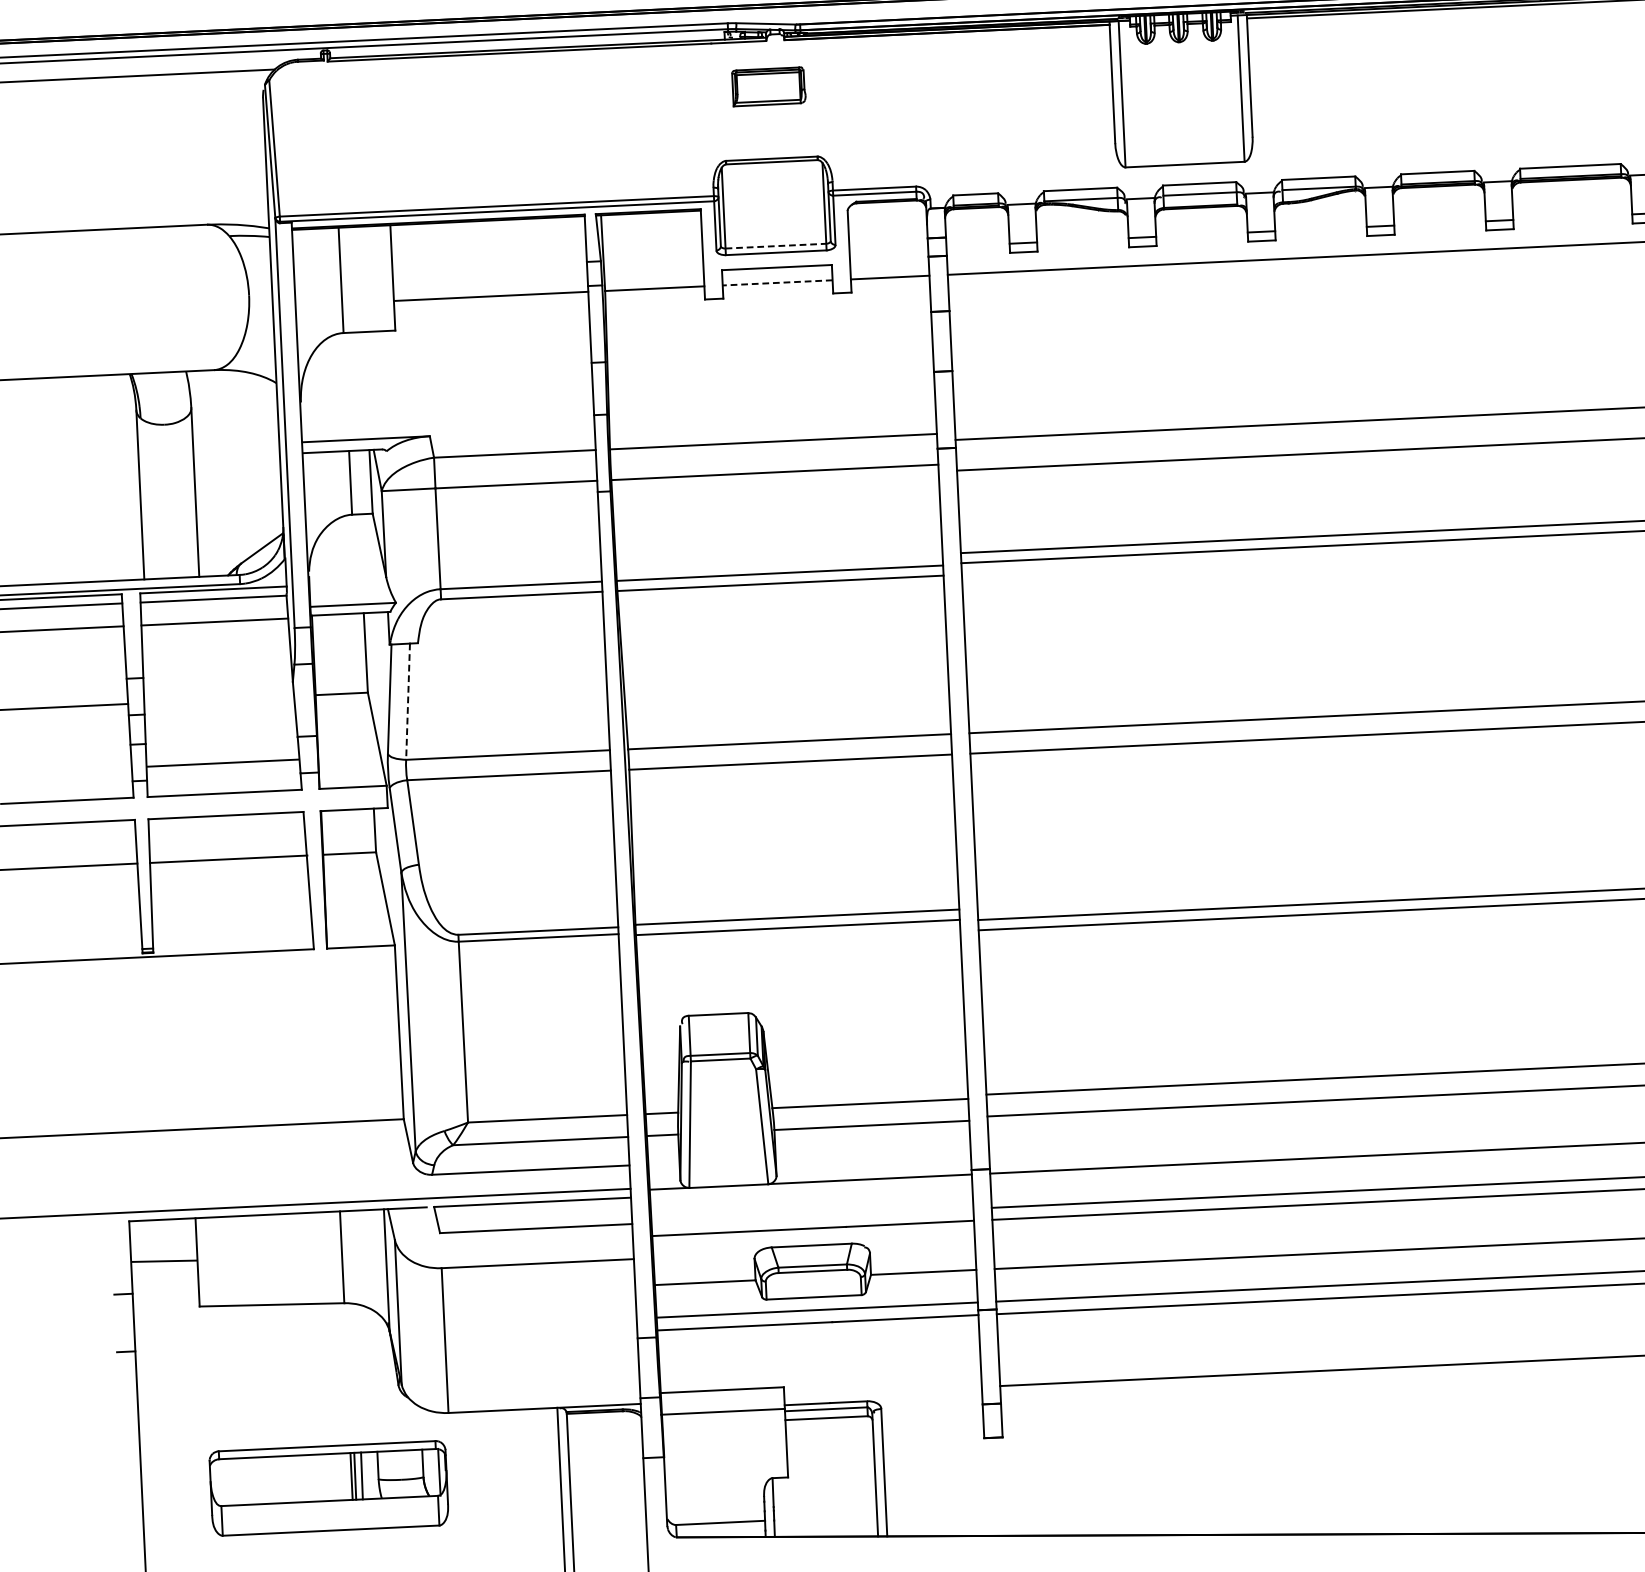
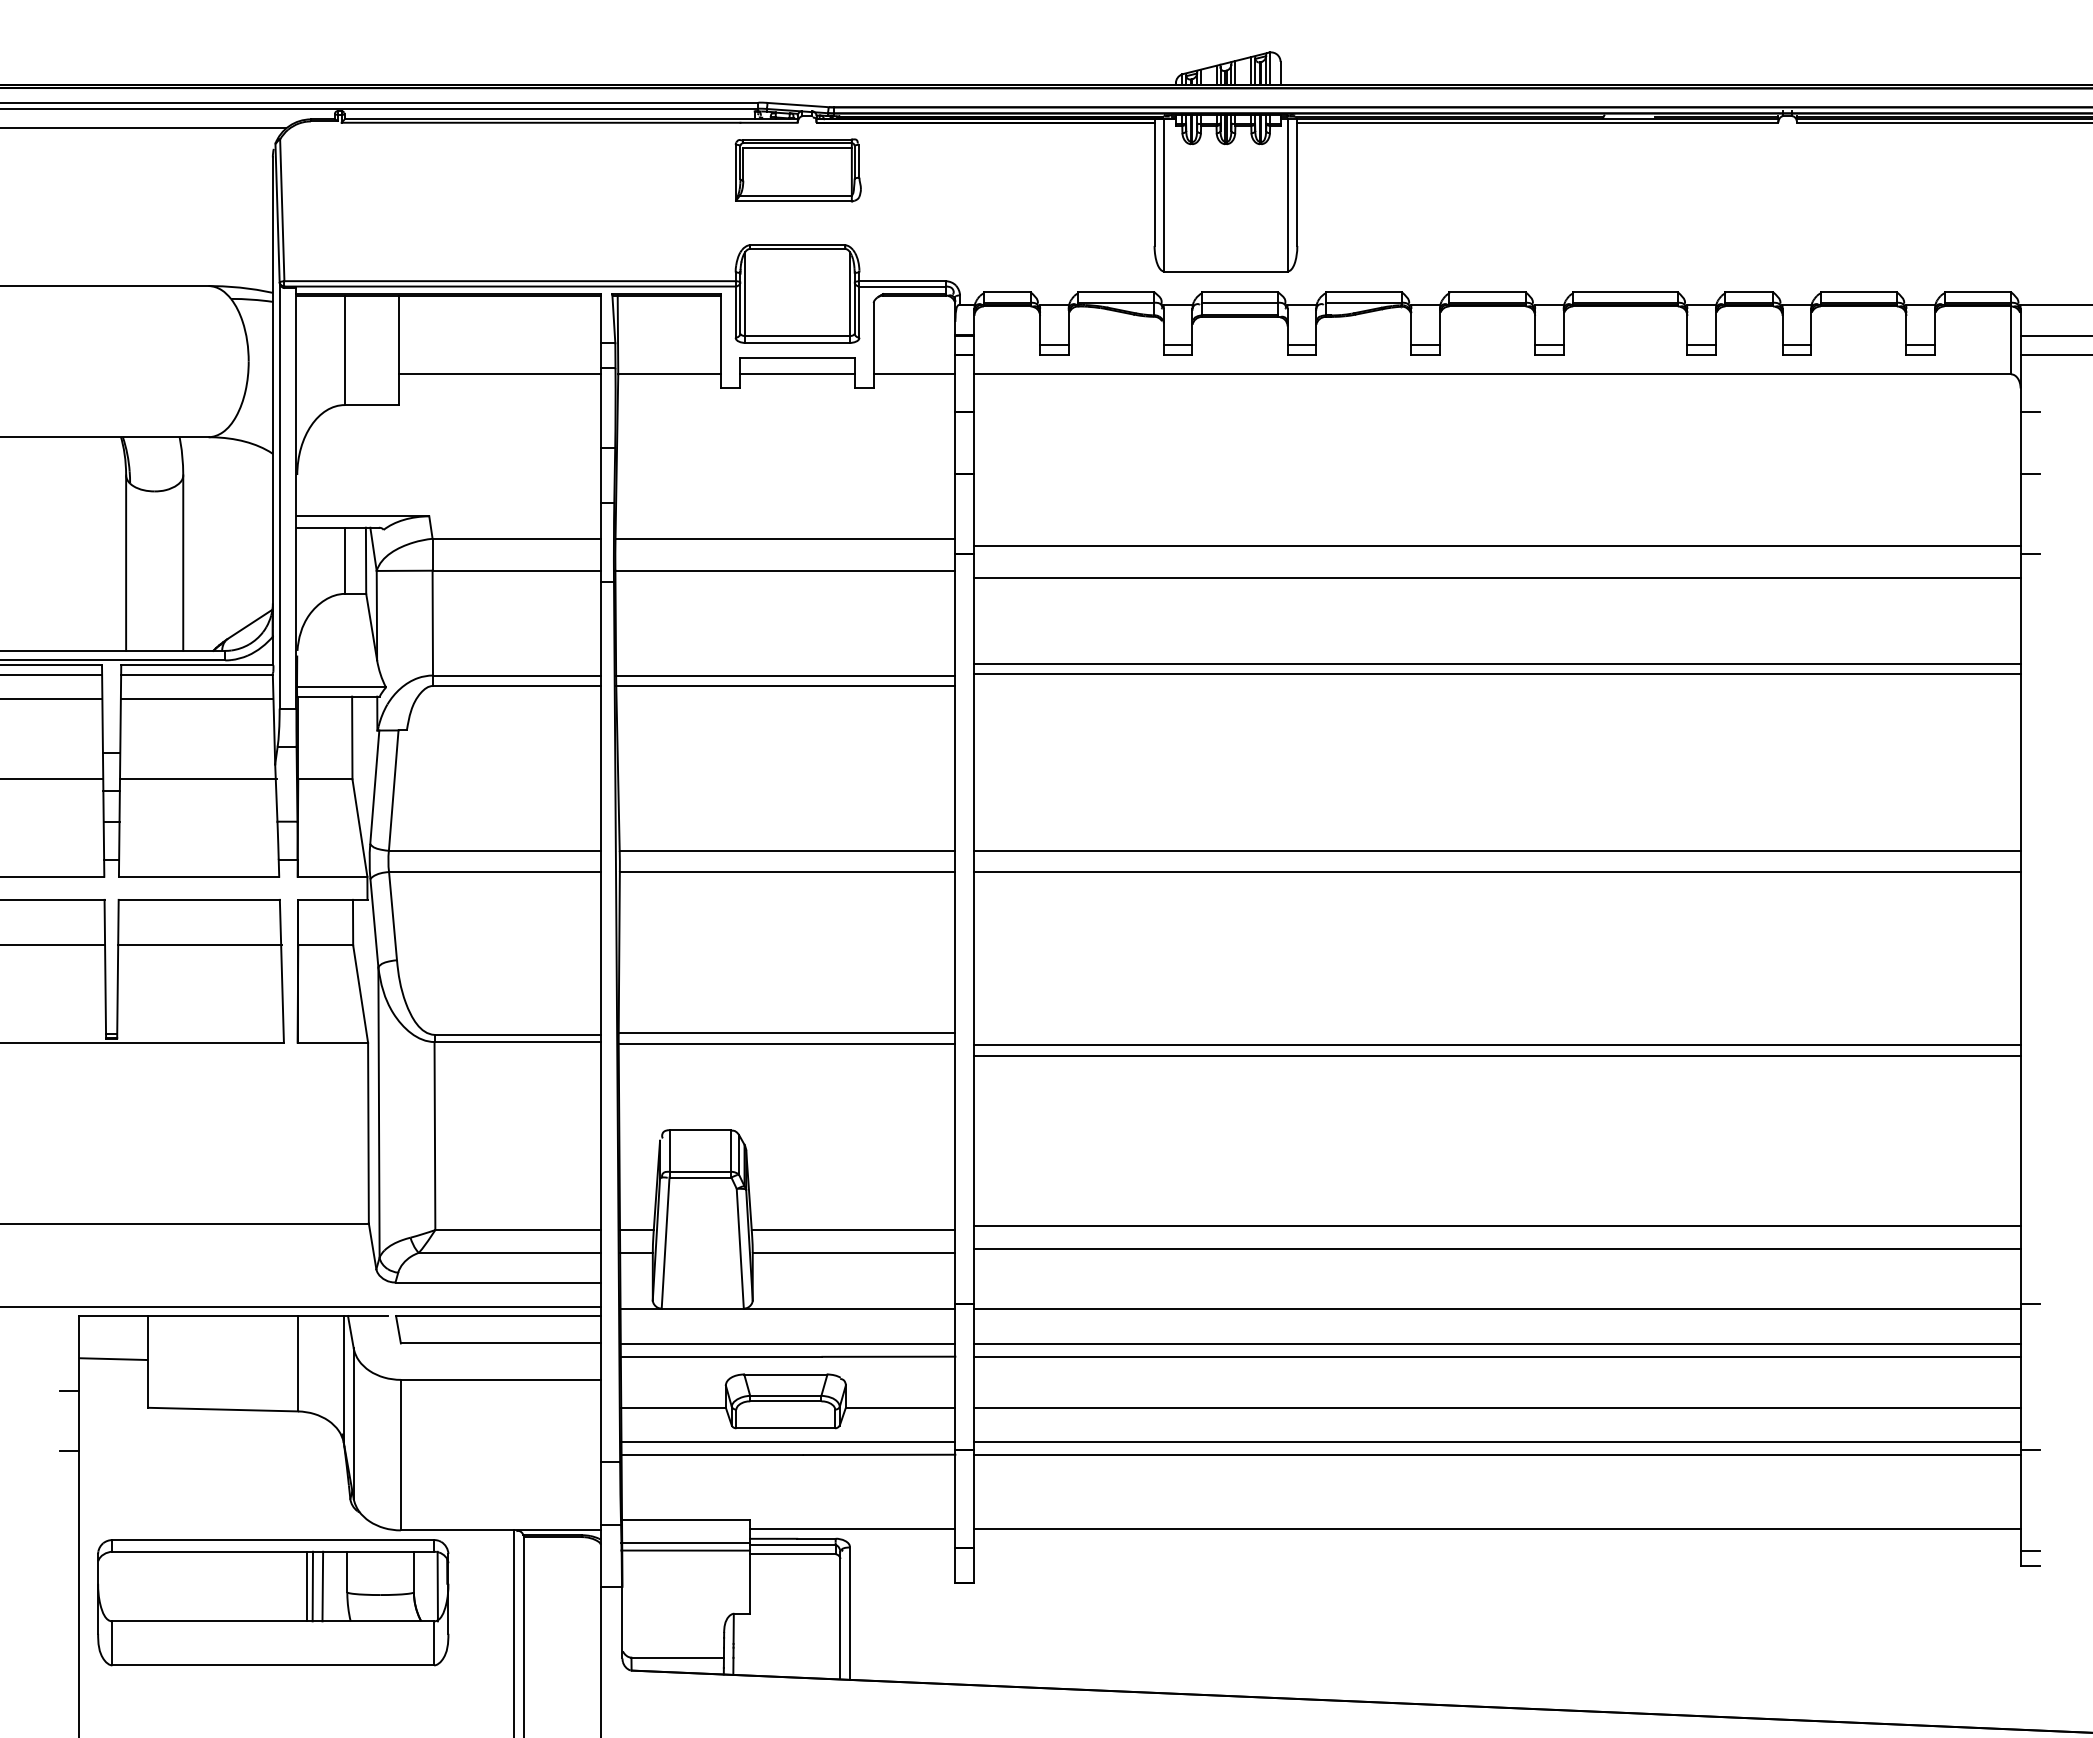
part: (768, 86) -> (797, 170), size x1.67
line: (776, 246) -> (798, 336), dashed -> solid
line: (777, 283) -> (797, 374), dashed -> solid
line: (407, 702) -> (393, 791), dashed -> solid
line: (222, 763) -> (198, 779), moved
line: (811, 1216) -> (787, 1344), added
line: (882, 1391) -> (852, 1529), added
line: (723, 1419) -> (685, 1550), added
part: (329, 1488) -> (273, 1602), size x1.43

